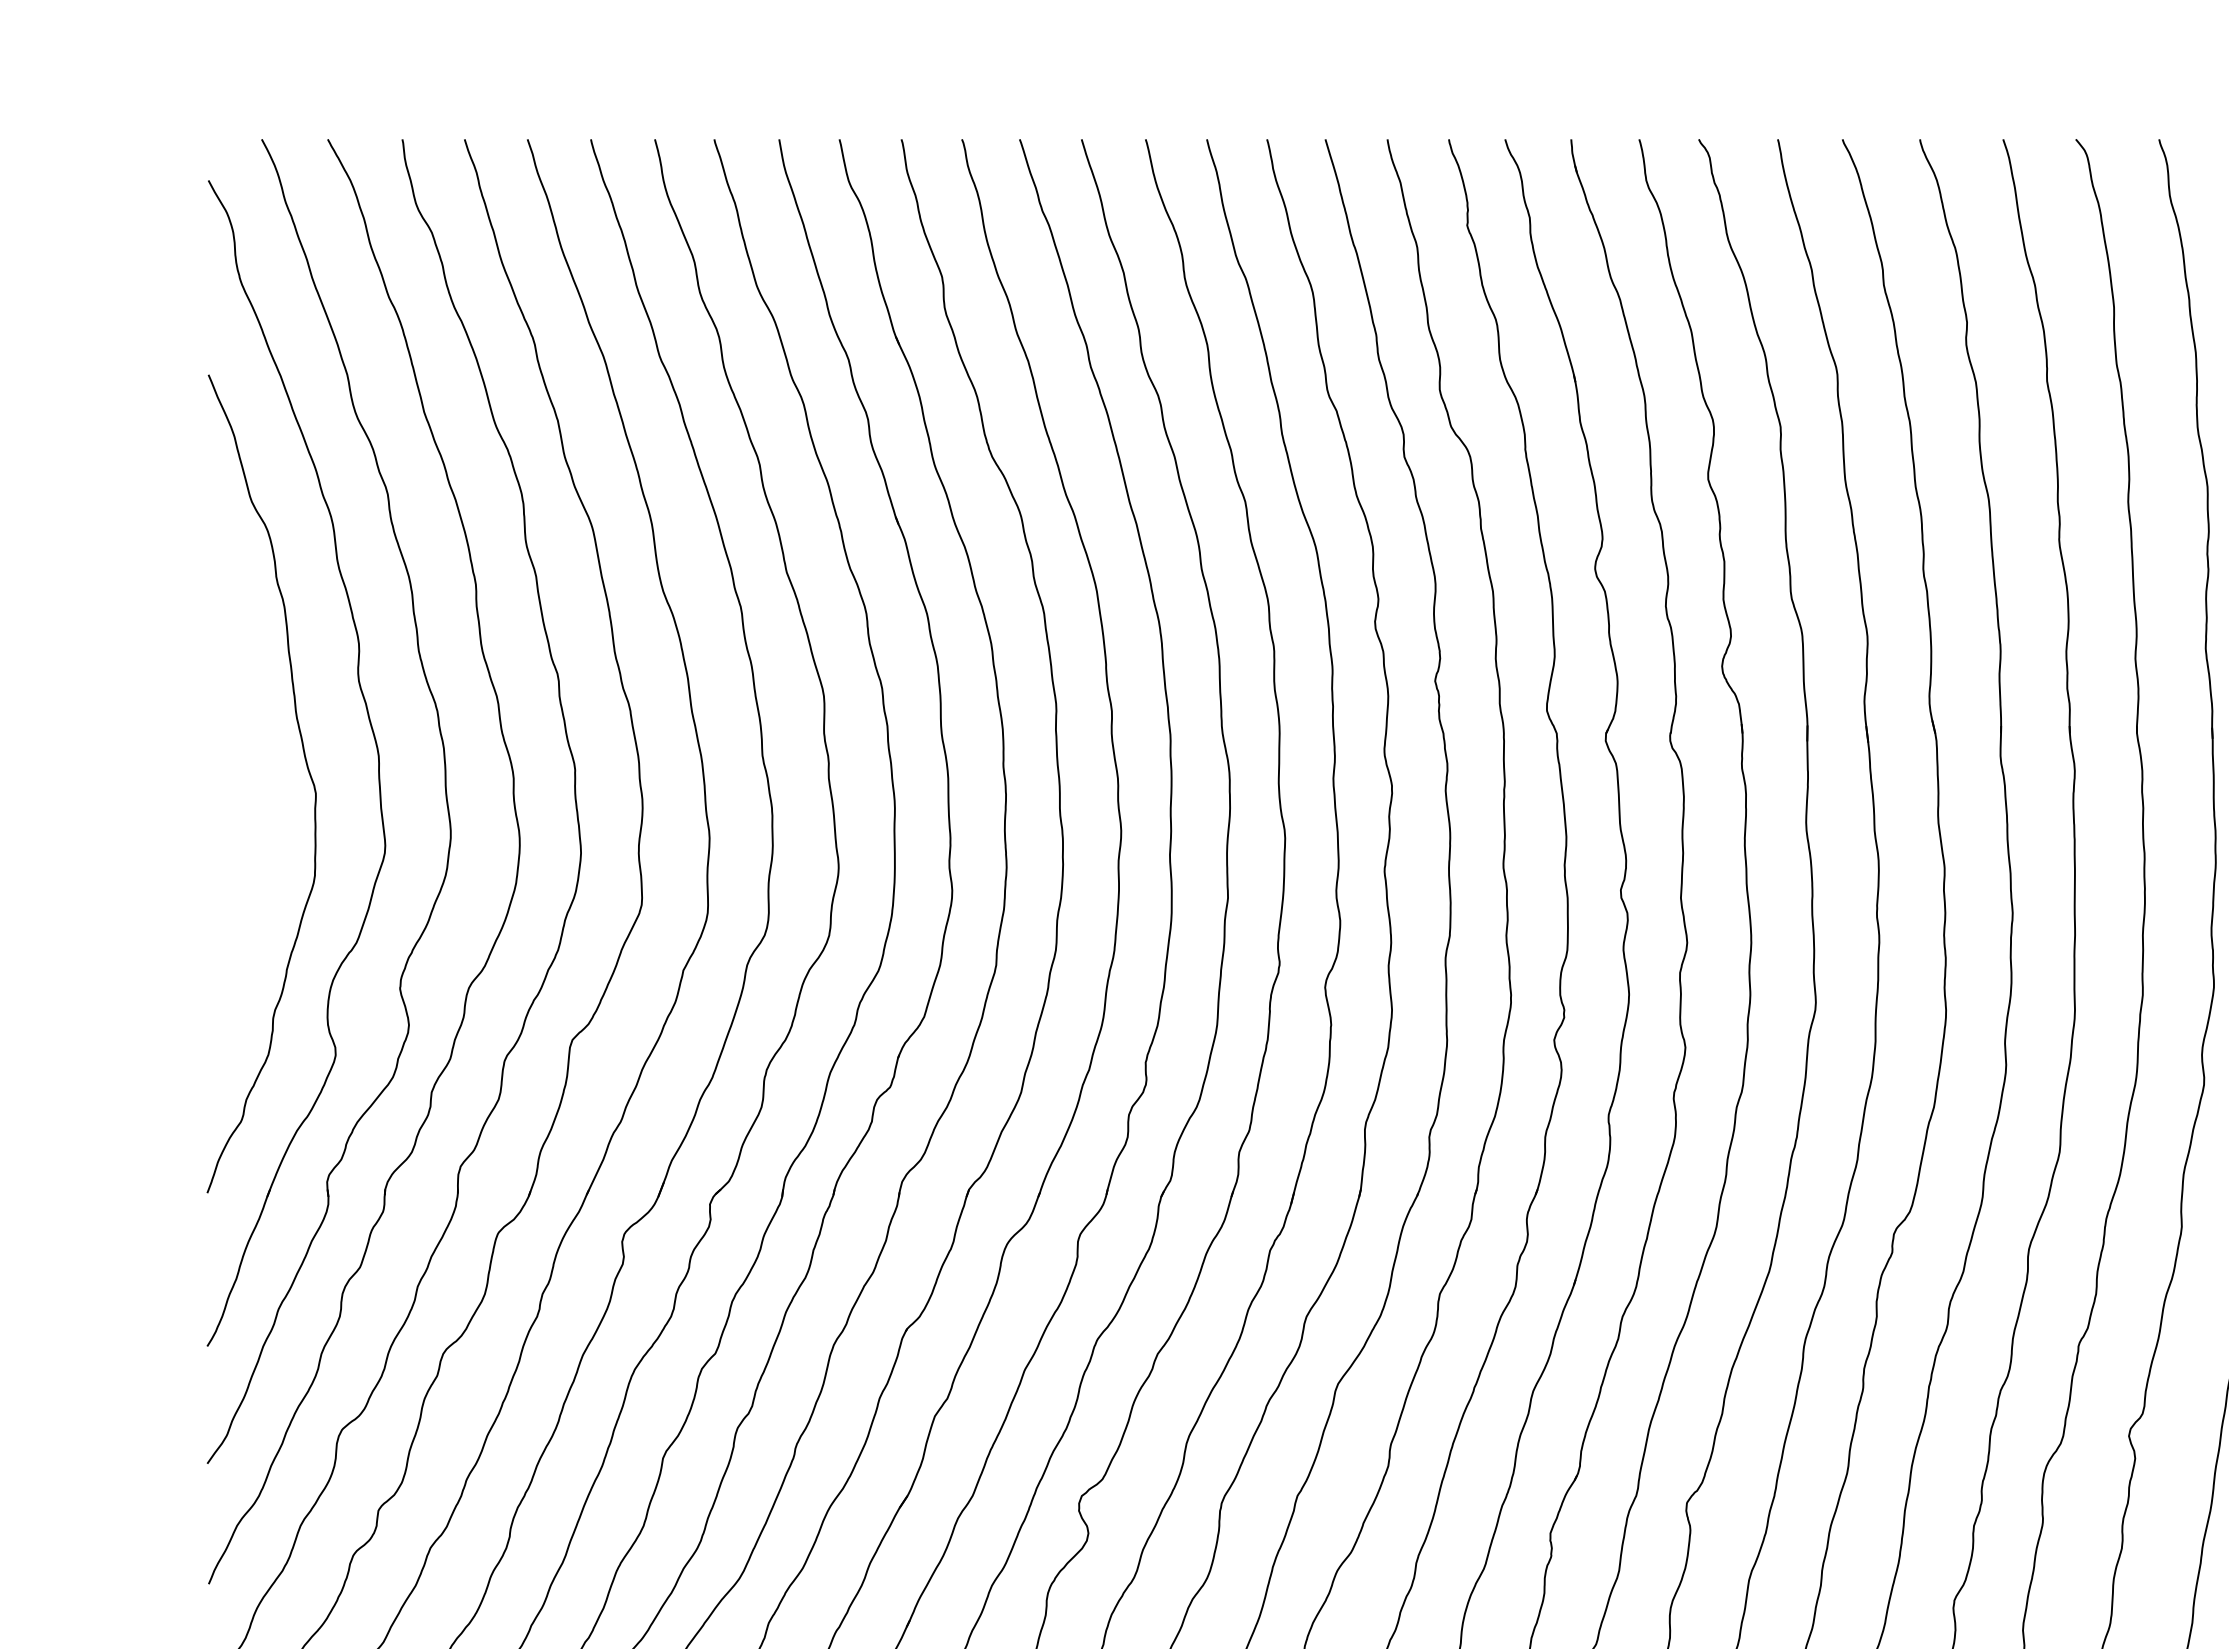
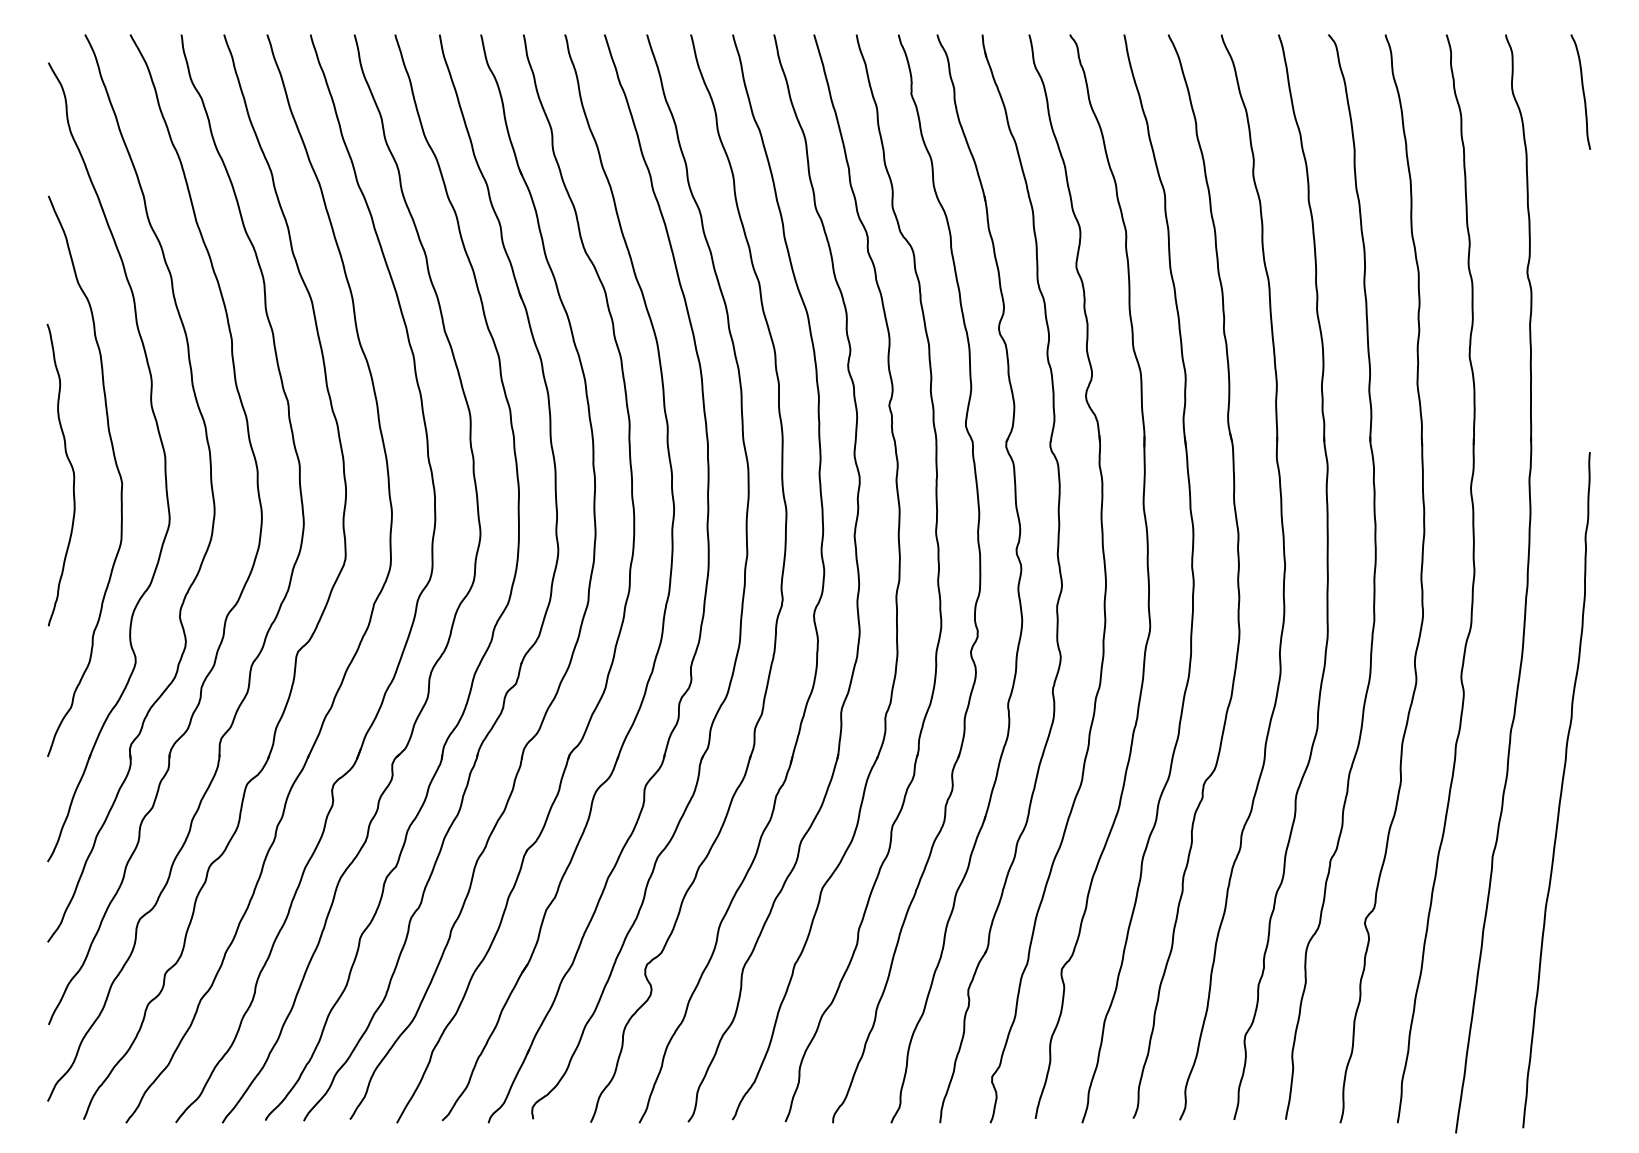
curve: (243, 778) -> (72, 472), added

